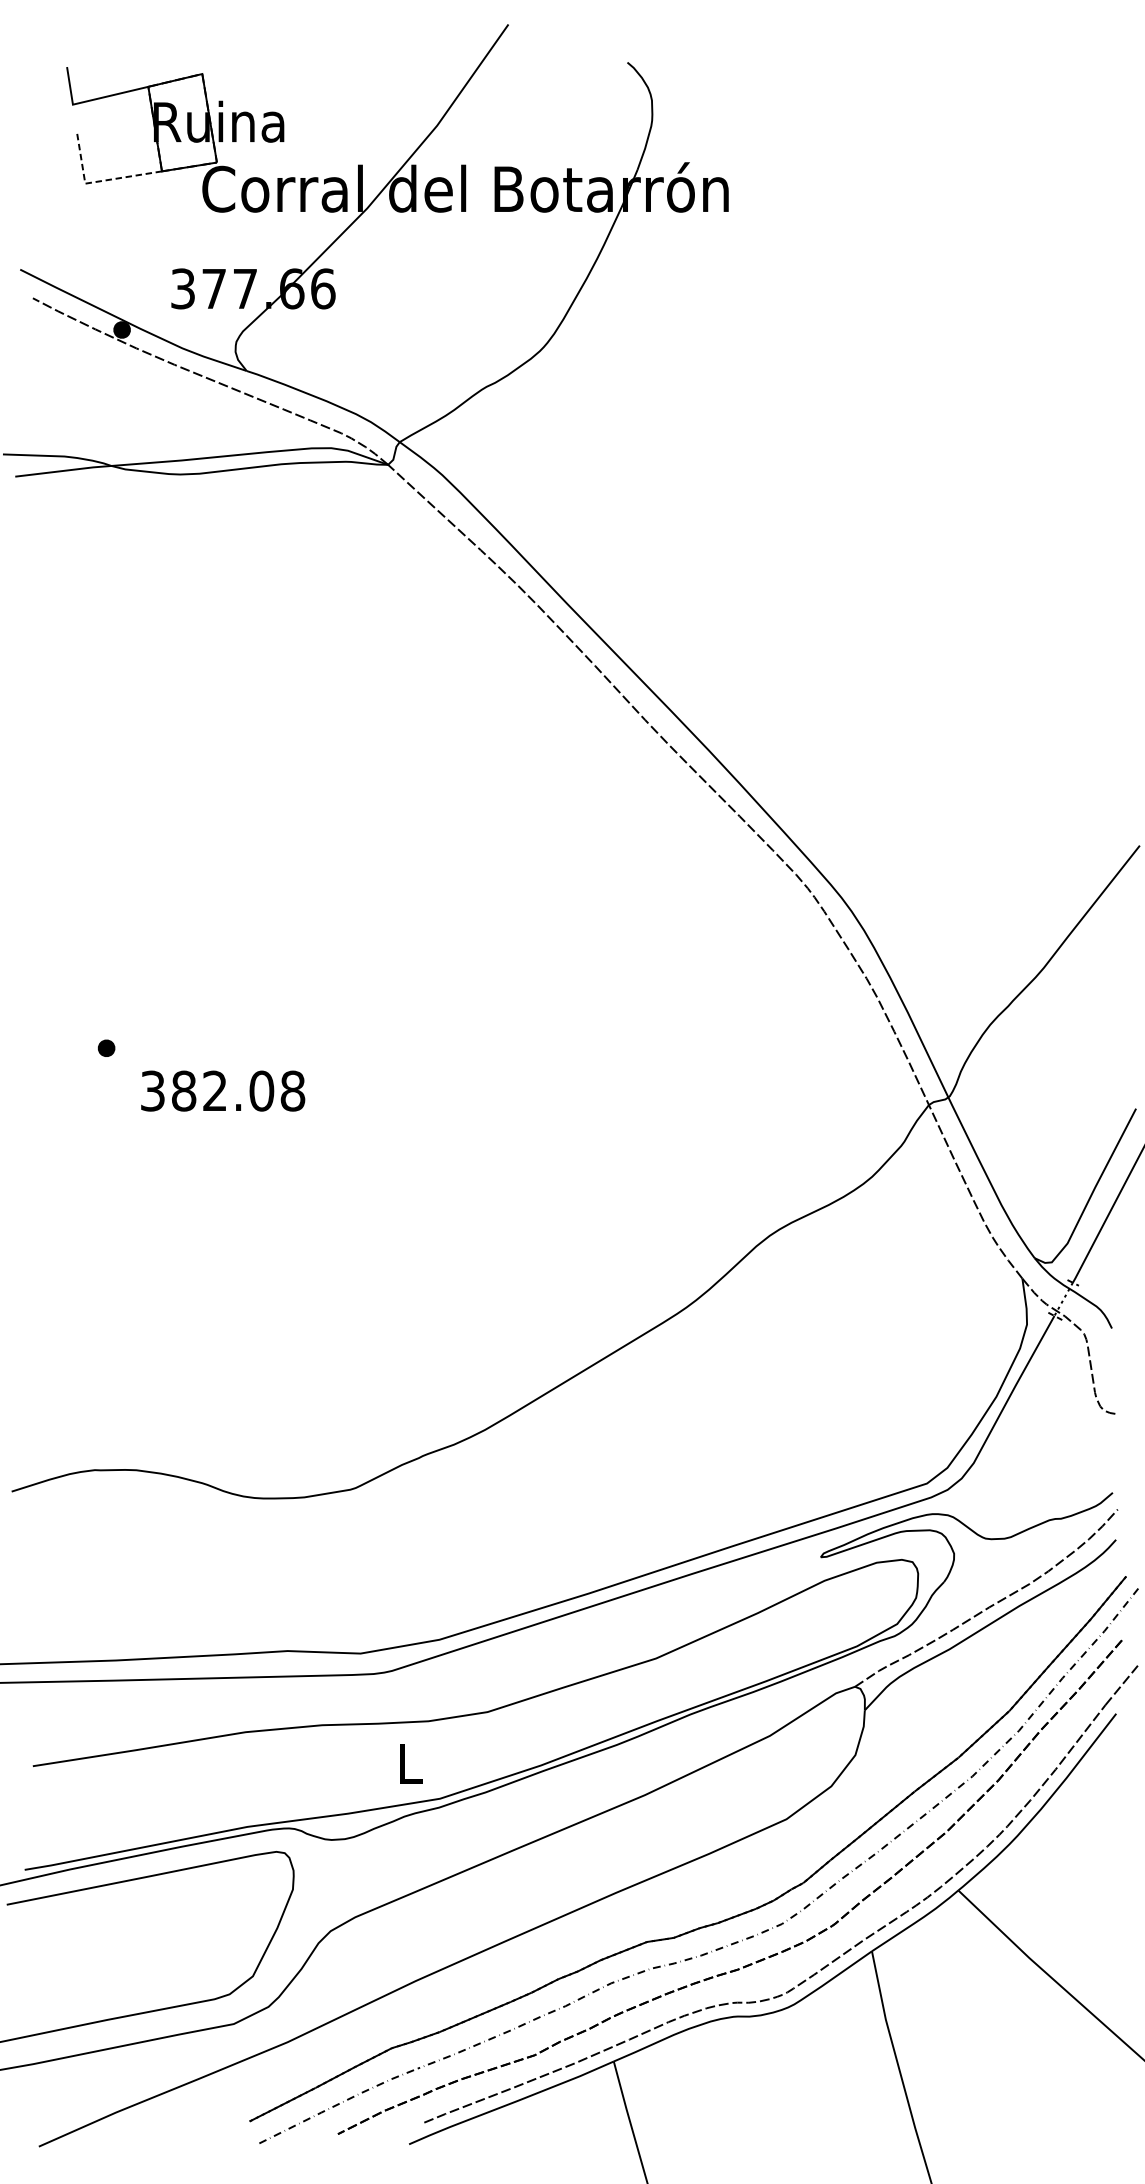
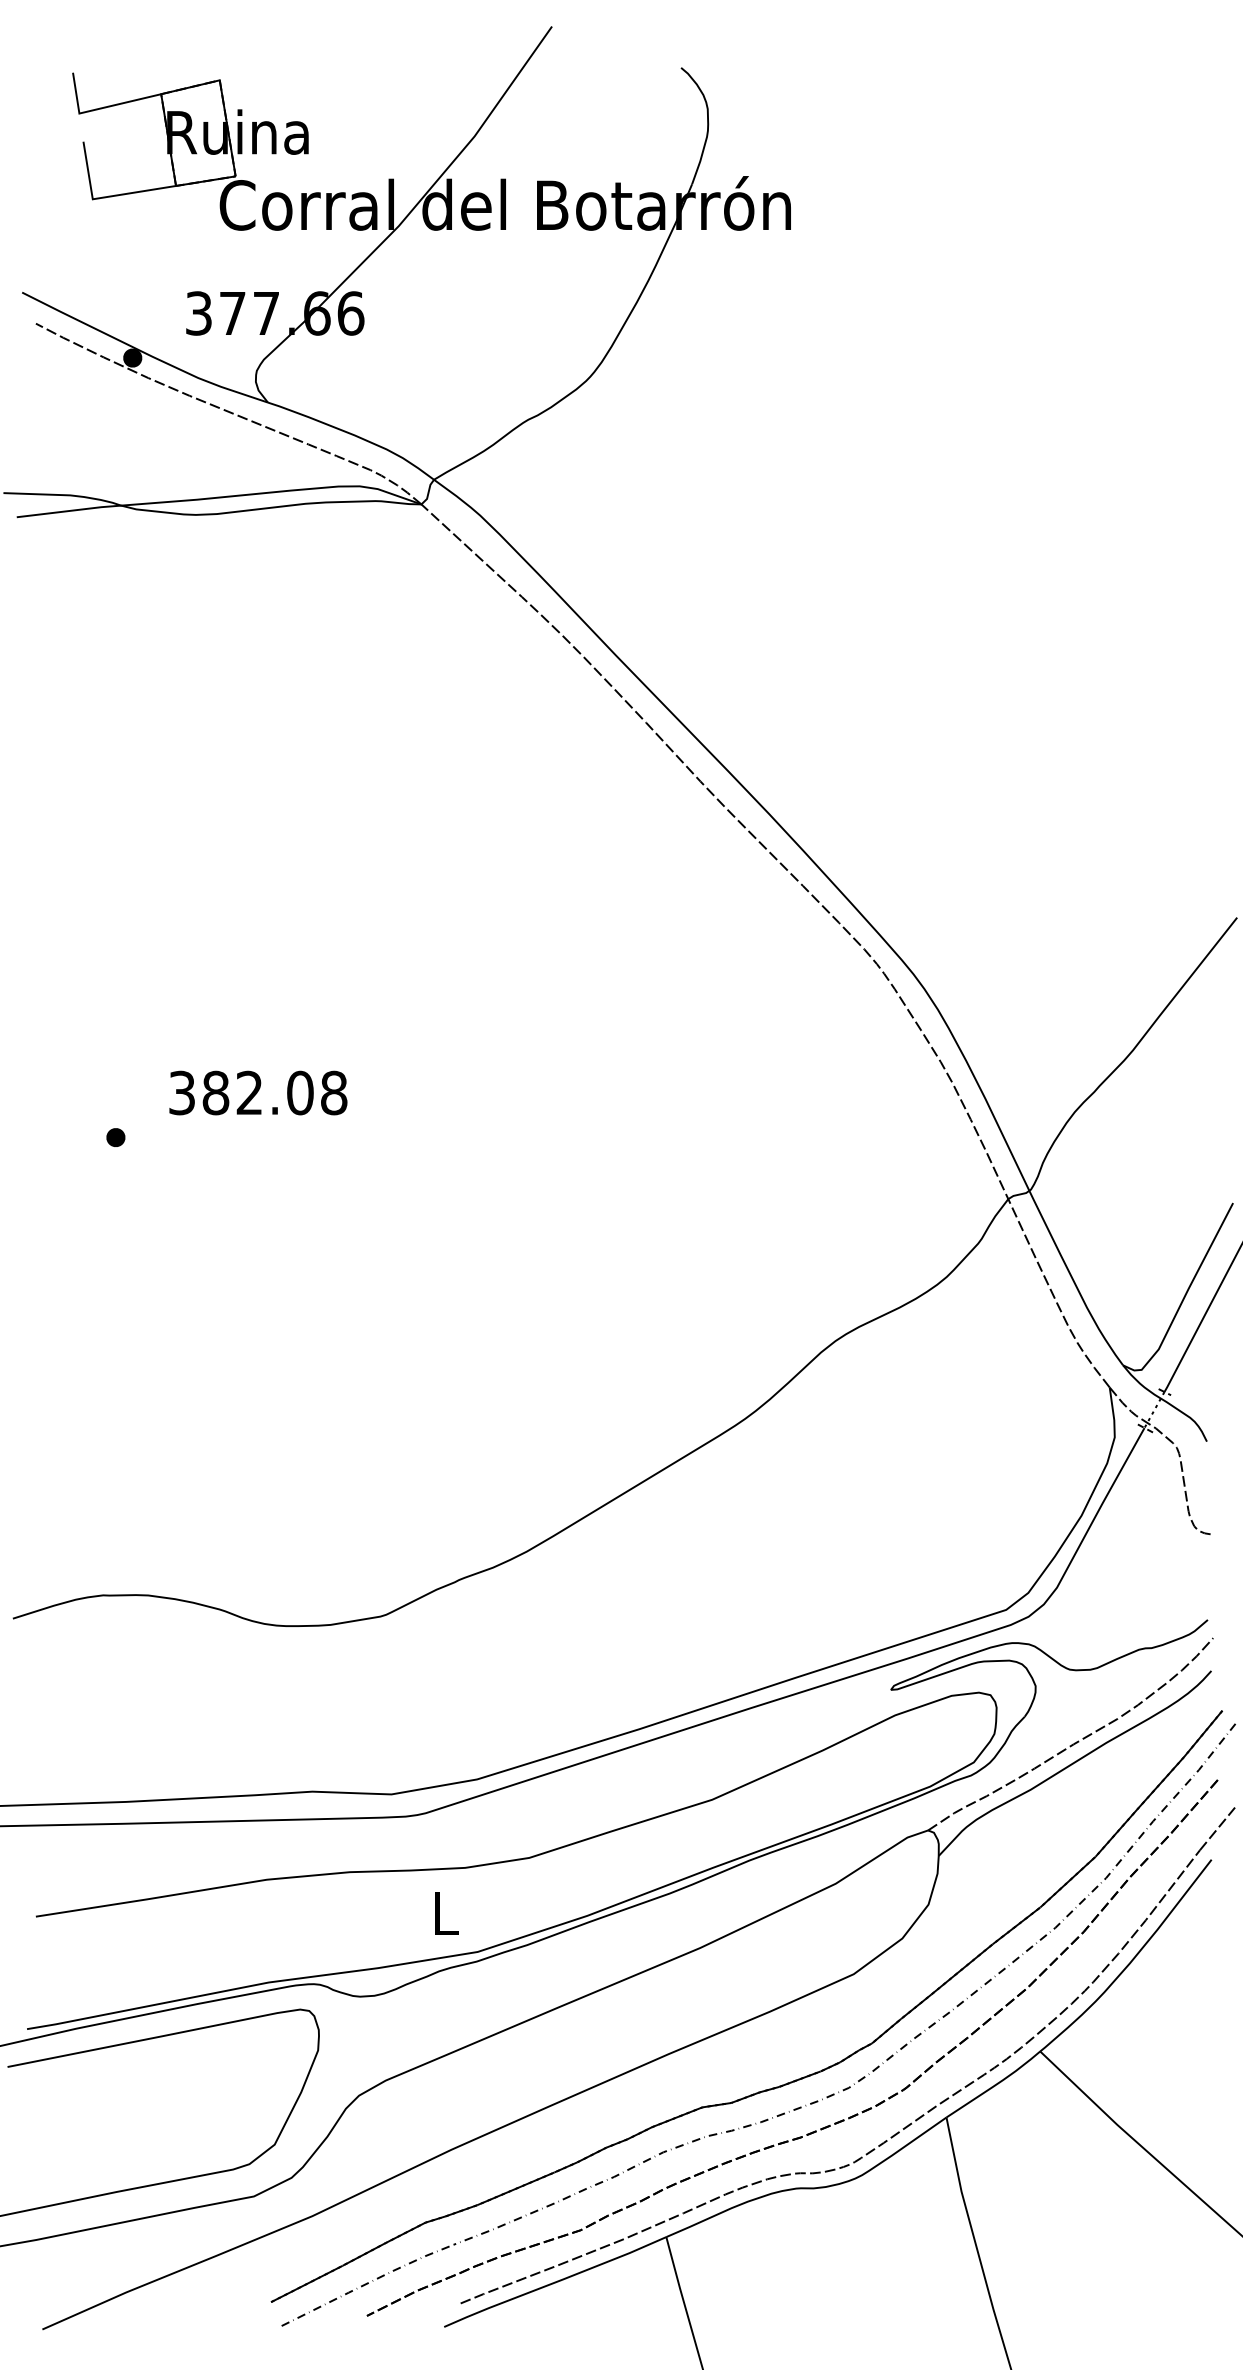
line: (96, 182) -> (104, 197), dashed -> solid
text: (223, 1090) -> (258, 1092), moved

